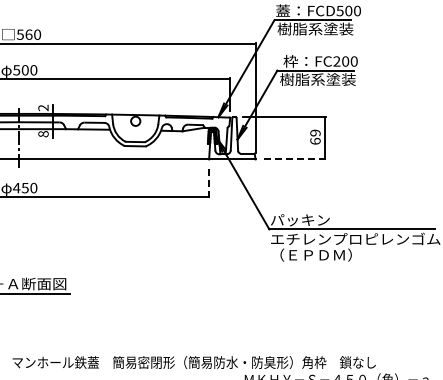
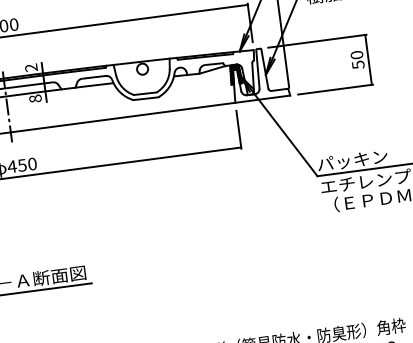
text: (315, 136) -> (357, 59), 69 -> 50
line: (293, 159) -> (335, 89), dashed -> solid
line: (209, 181) -> (239, 128), dashed -> solid

